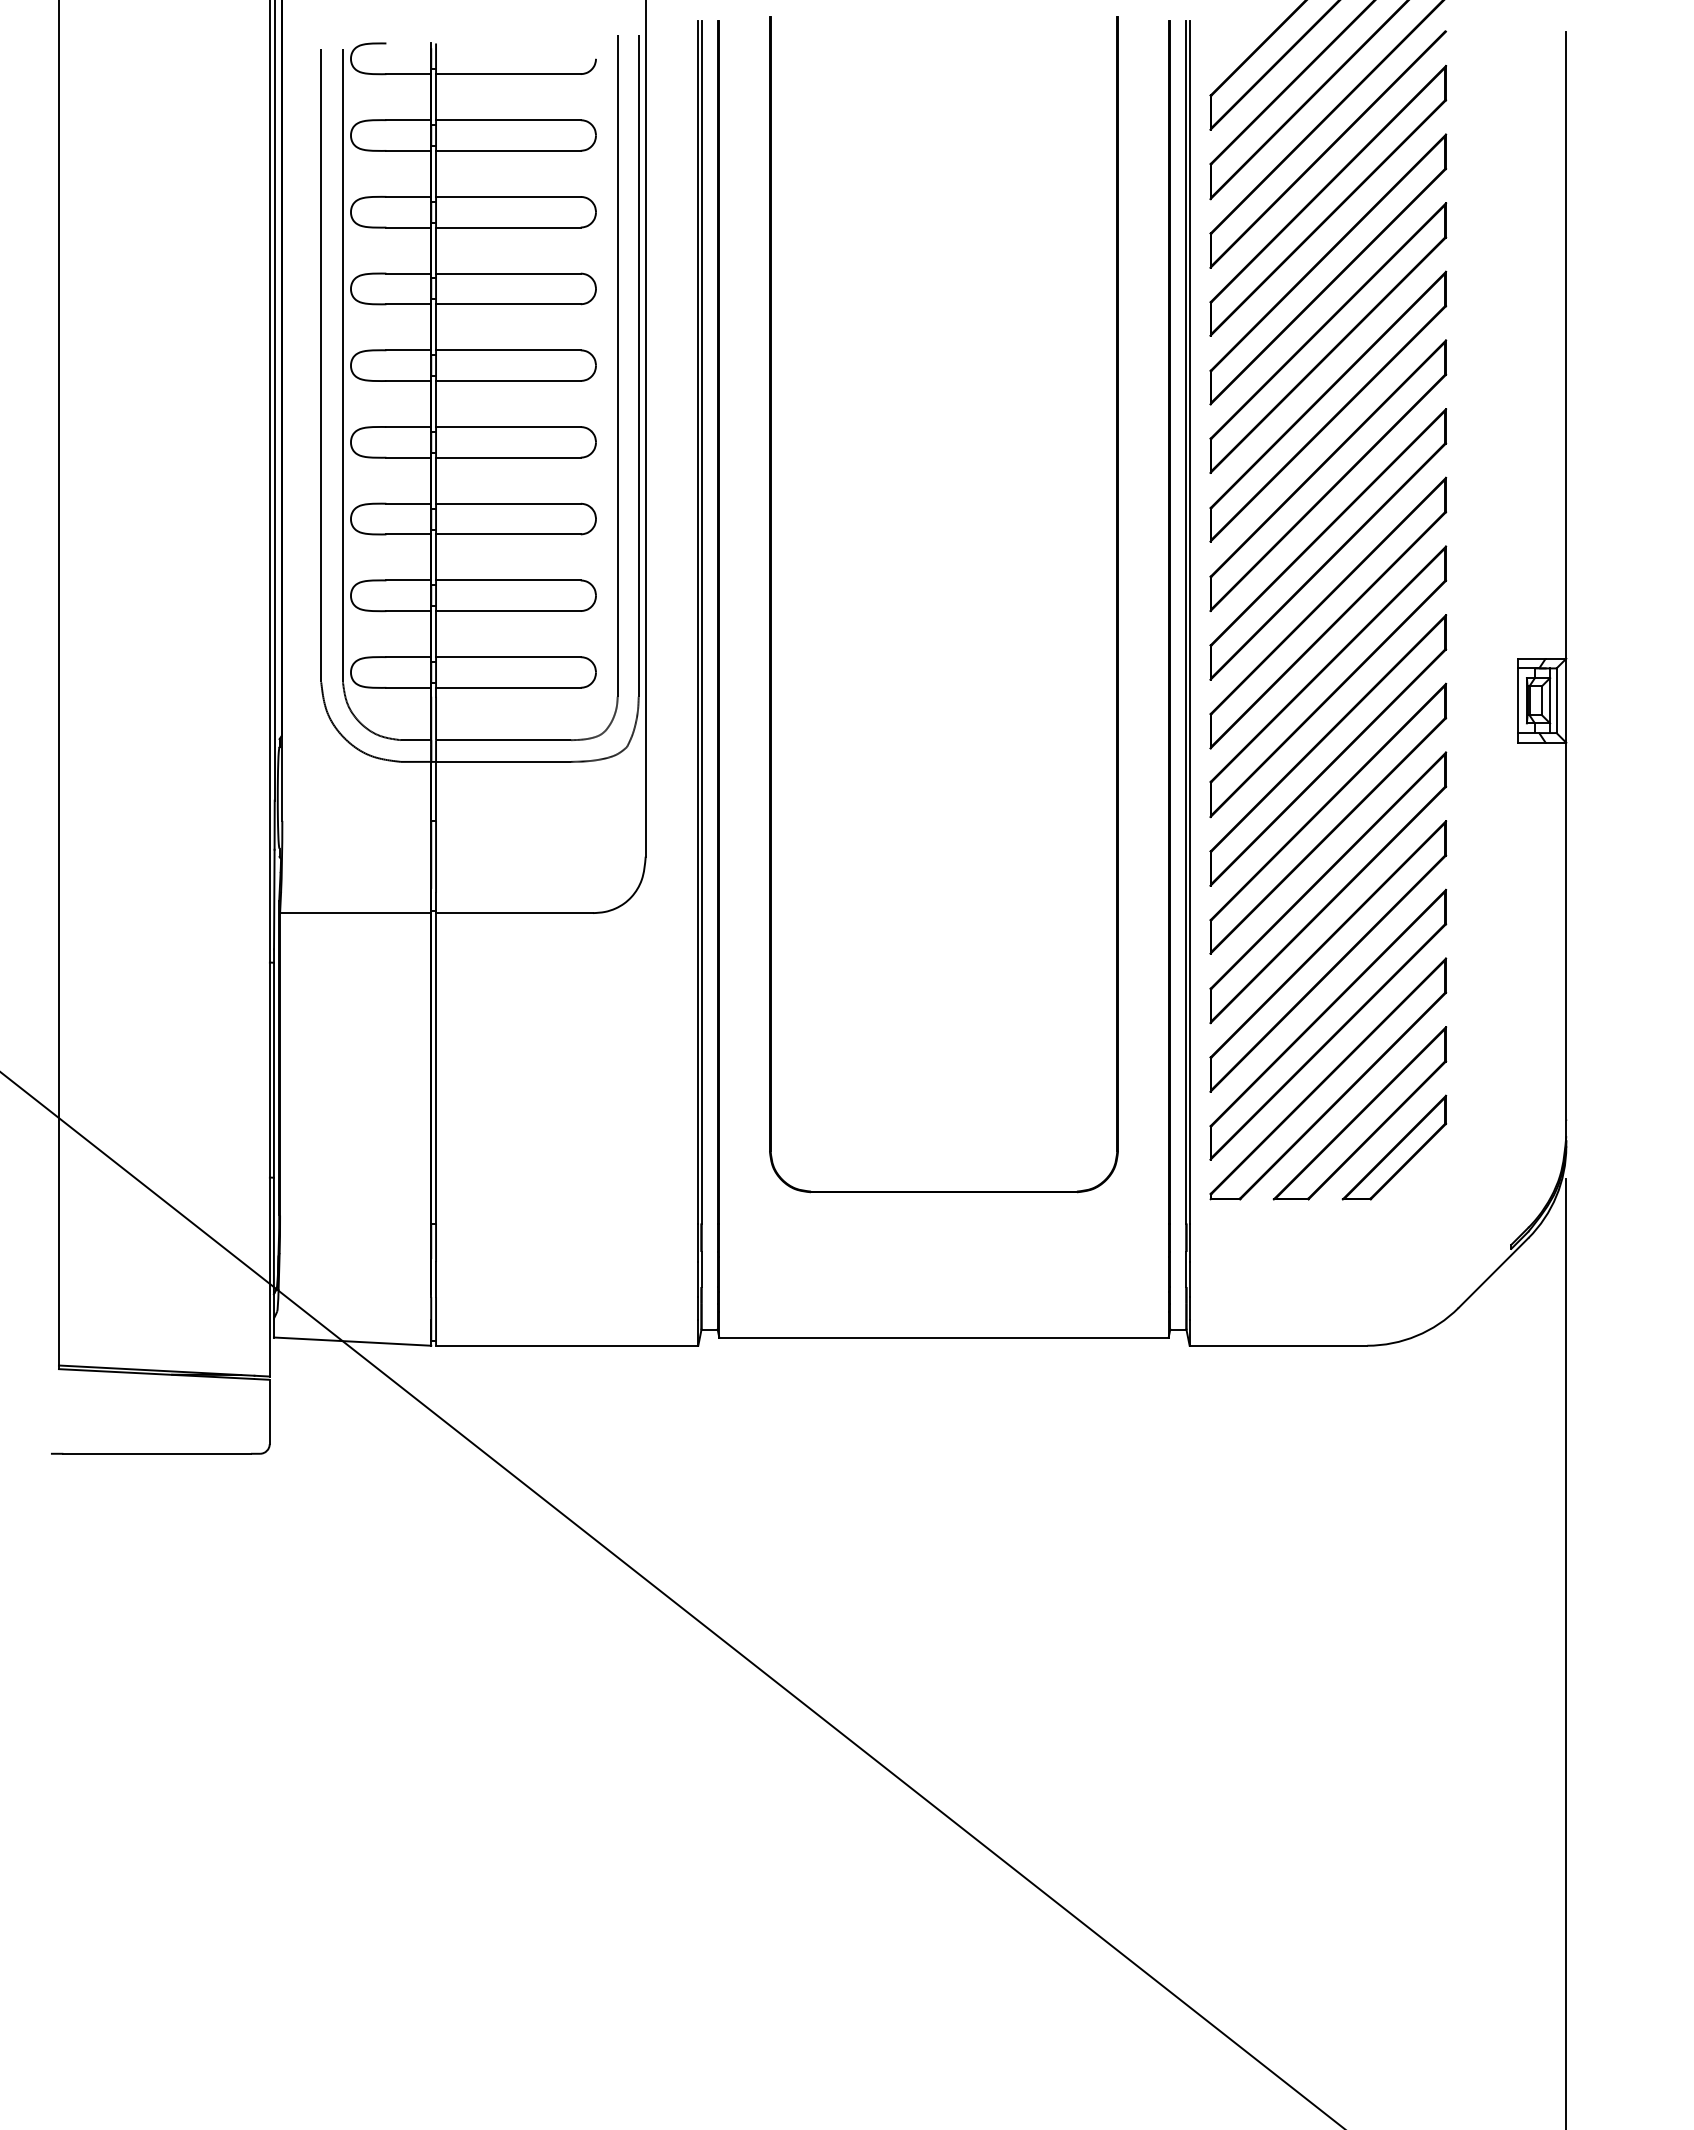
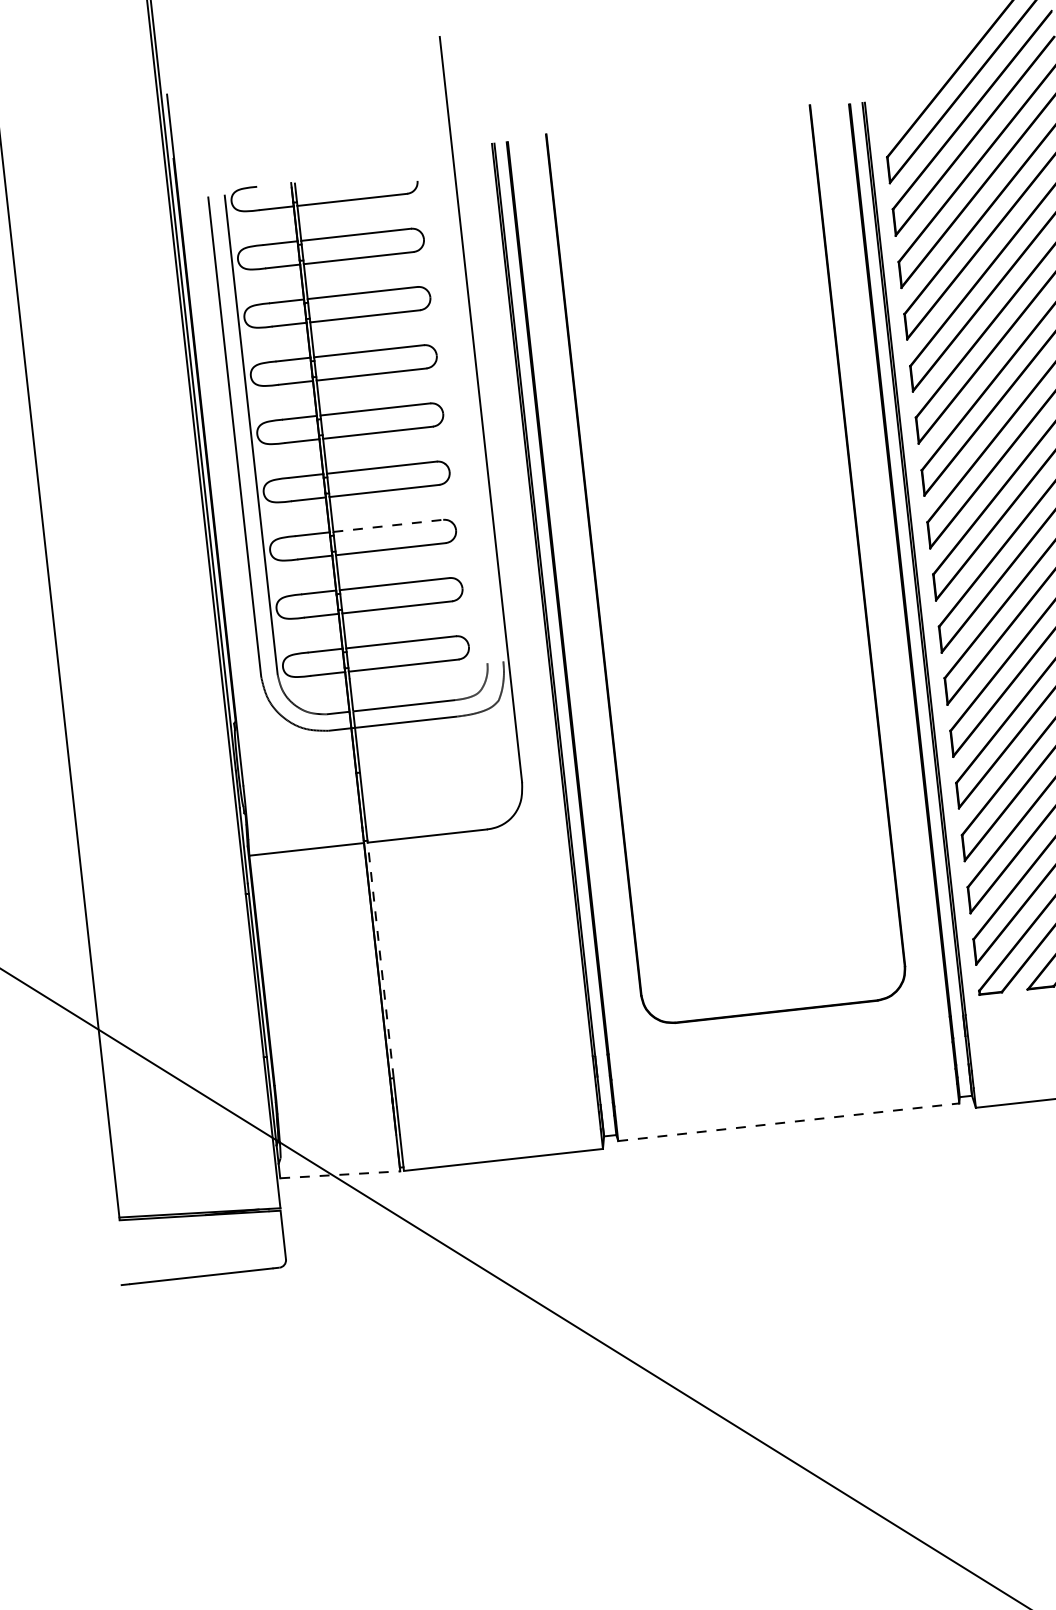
line: (617, 365) -> (459, 411), removed
line: (638, 365) -> (475, 410), removed
line: (508, 503) -> (388, 525), solid -> dashed
line: (436, 1067) -> (380, 959), solid -> dashed
line: (943, 1337) -> (788, 1122), solid -> dashed
line: (352, 1341) -> (340, 1174), solid -> dashed

